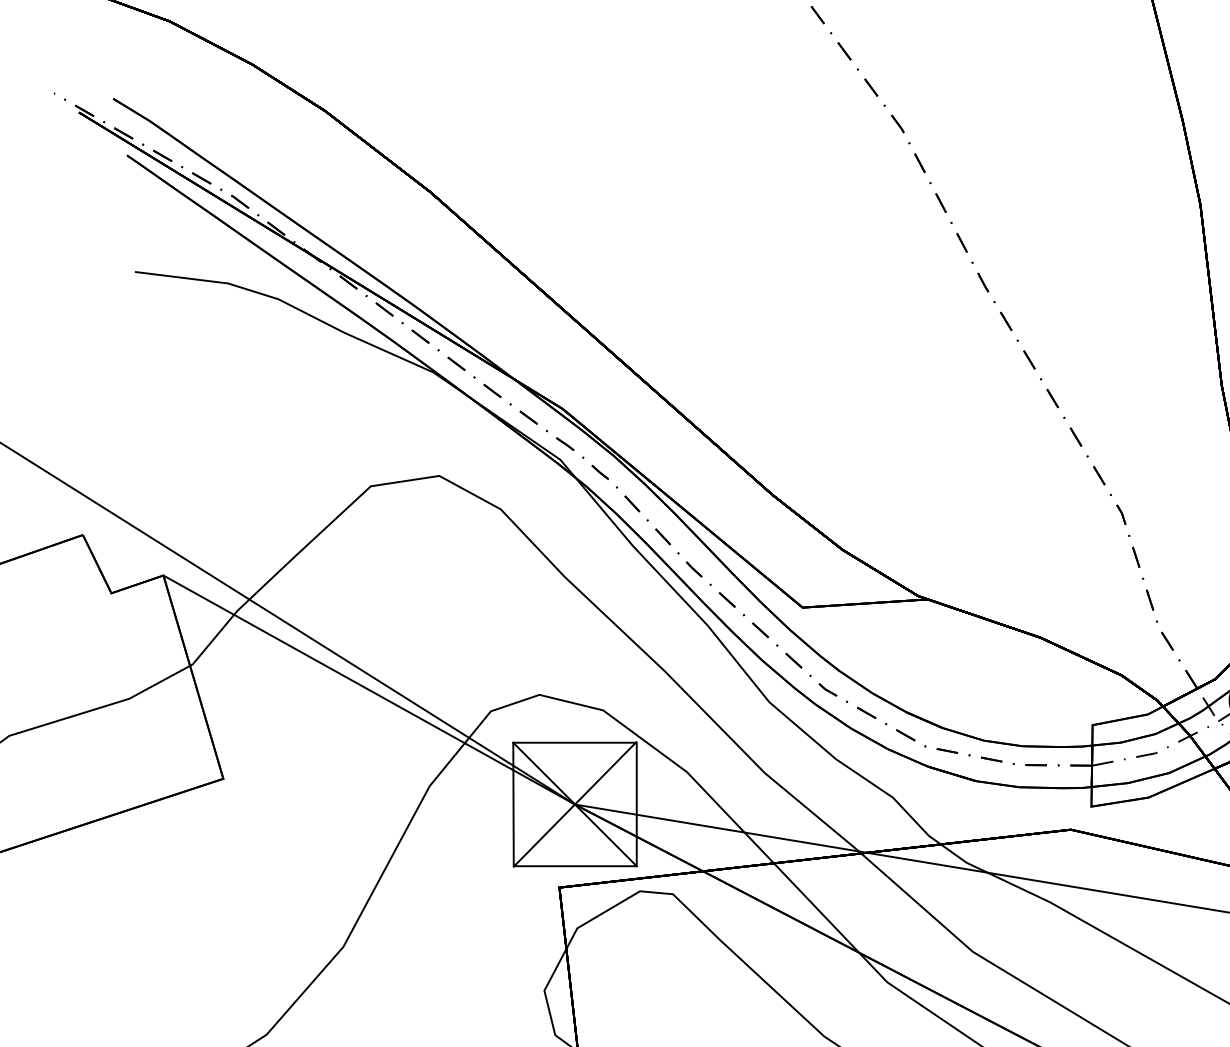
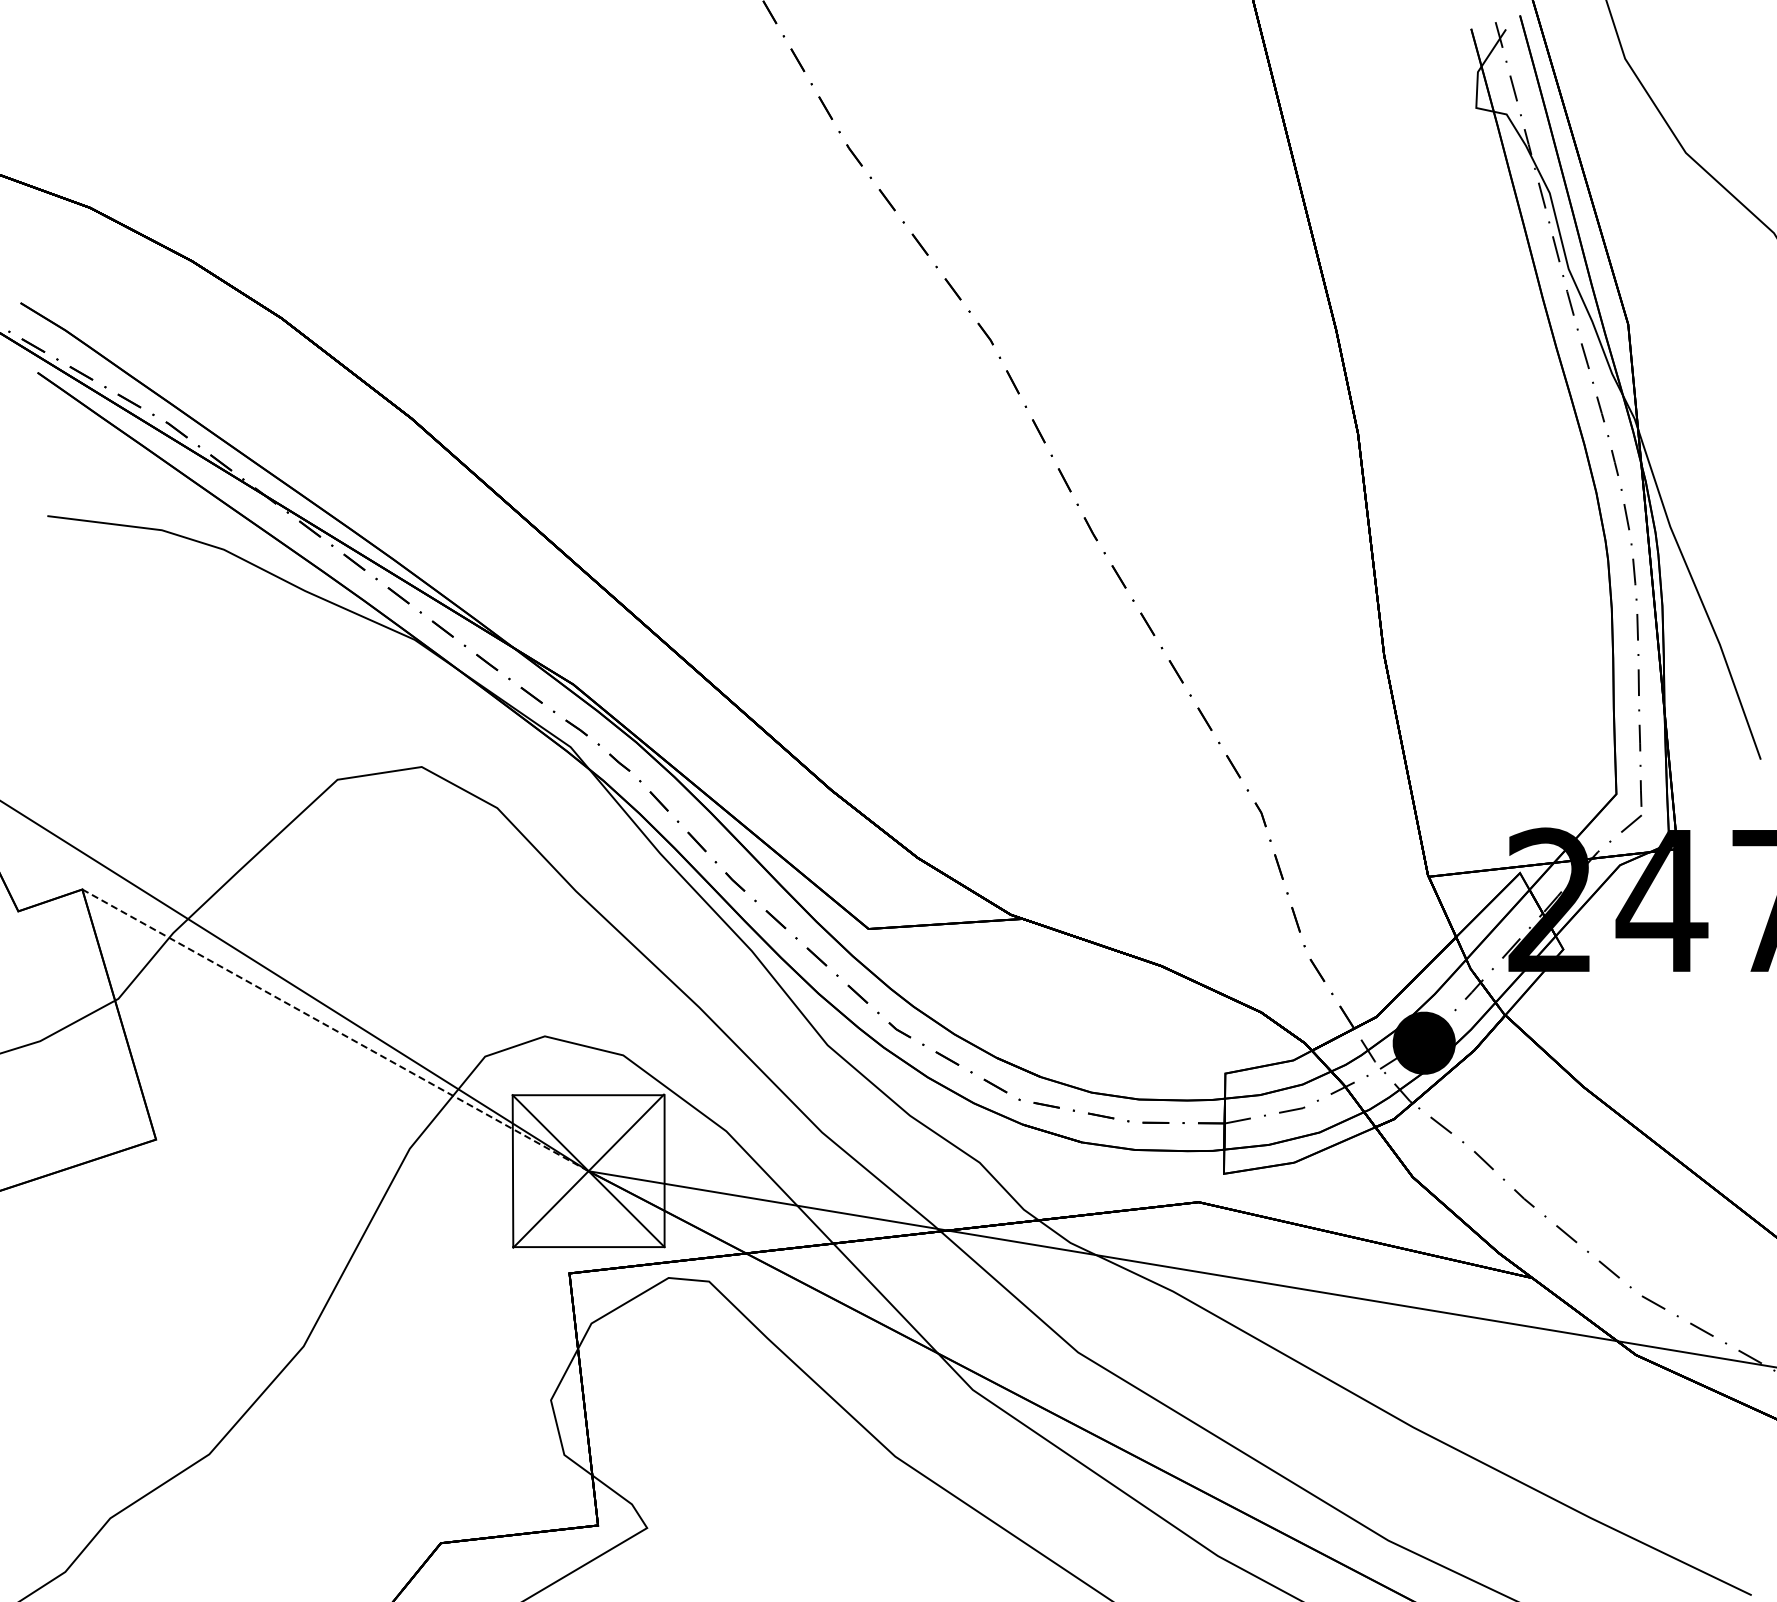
line: (369, 690) -> (335, 1030), solid -> dashed

